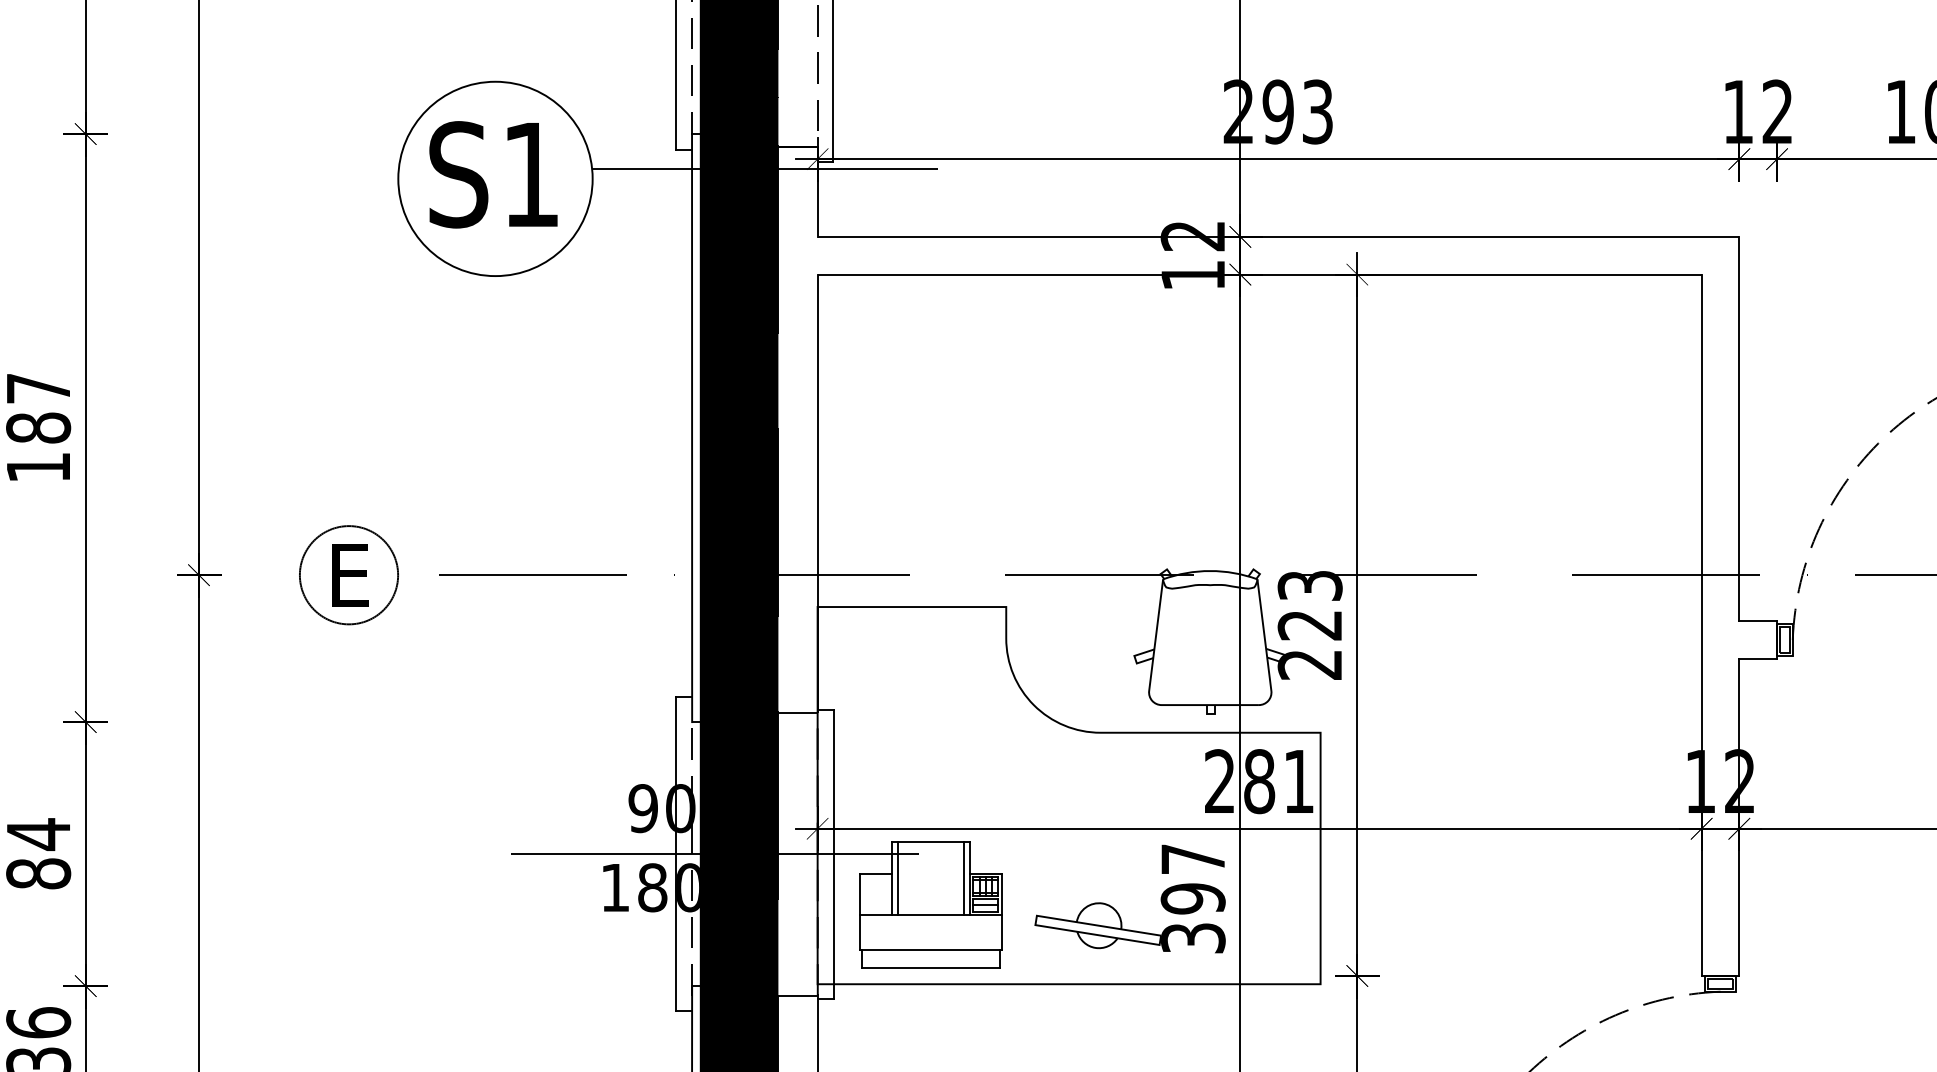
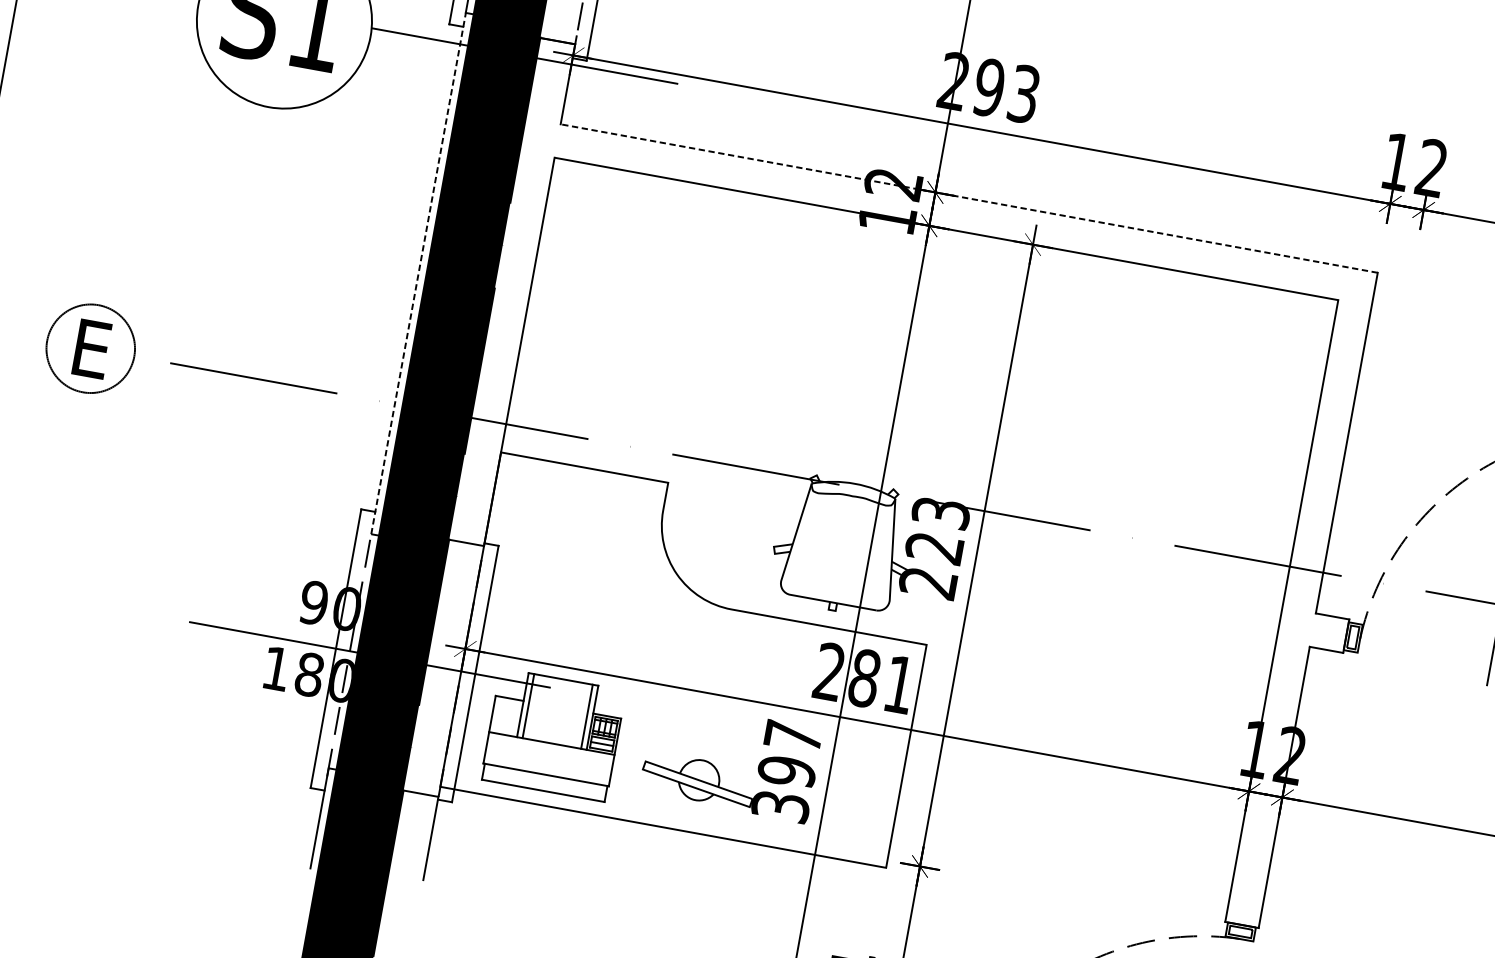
line: (1278, 236) -> (969, 198), solid -> dashed
line: (692, 427) -> (419, 273), solid -> dashed

